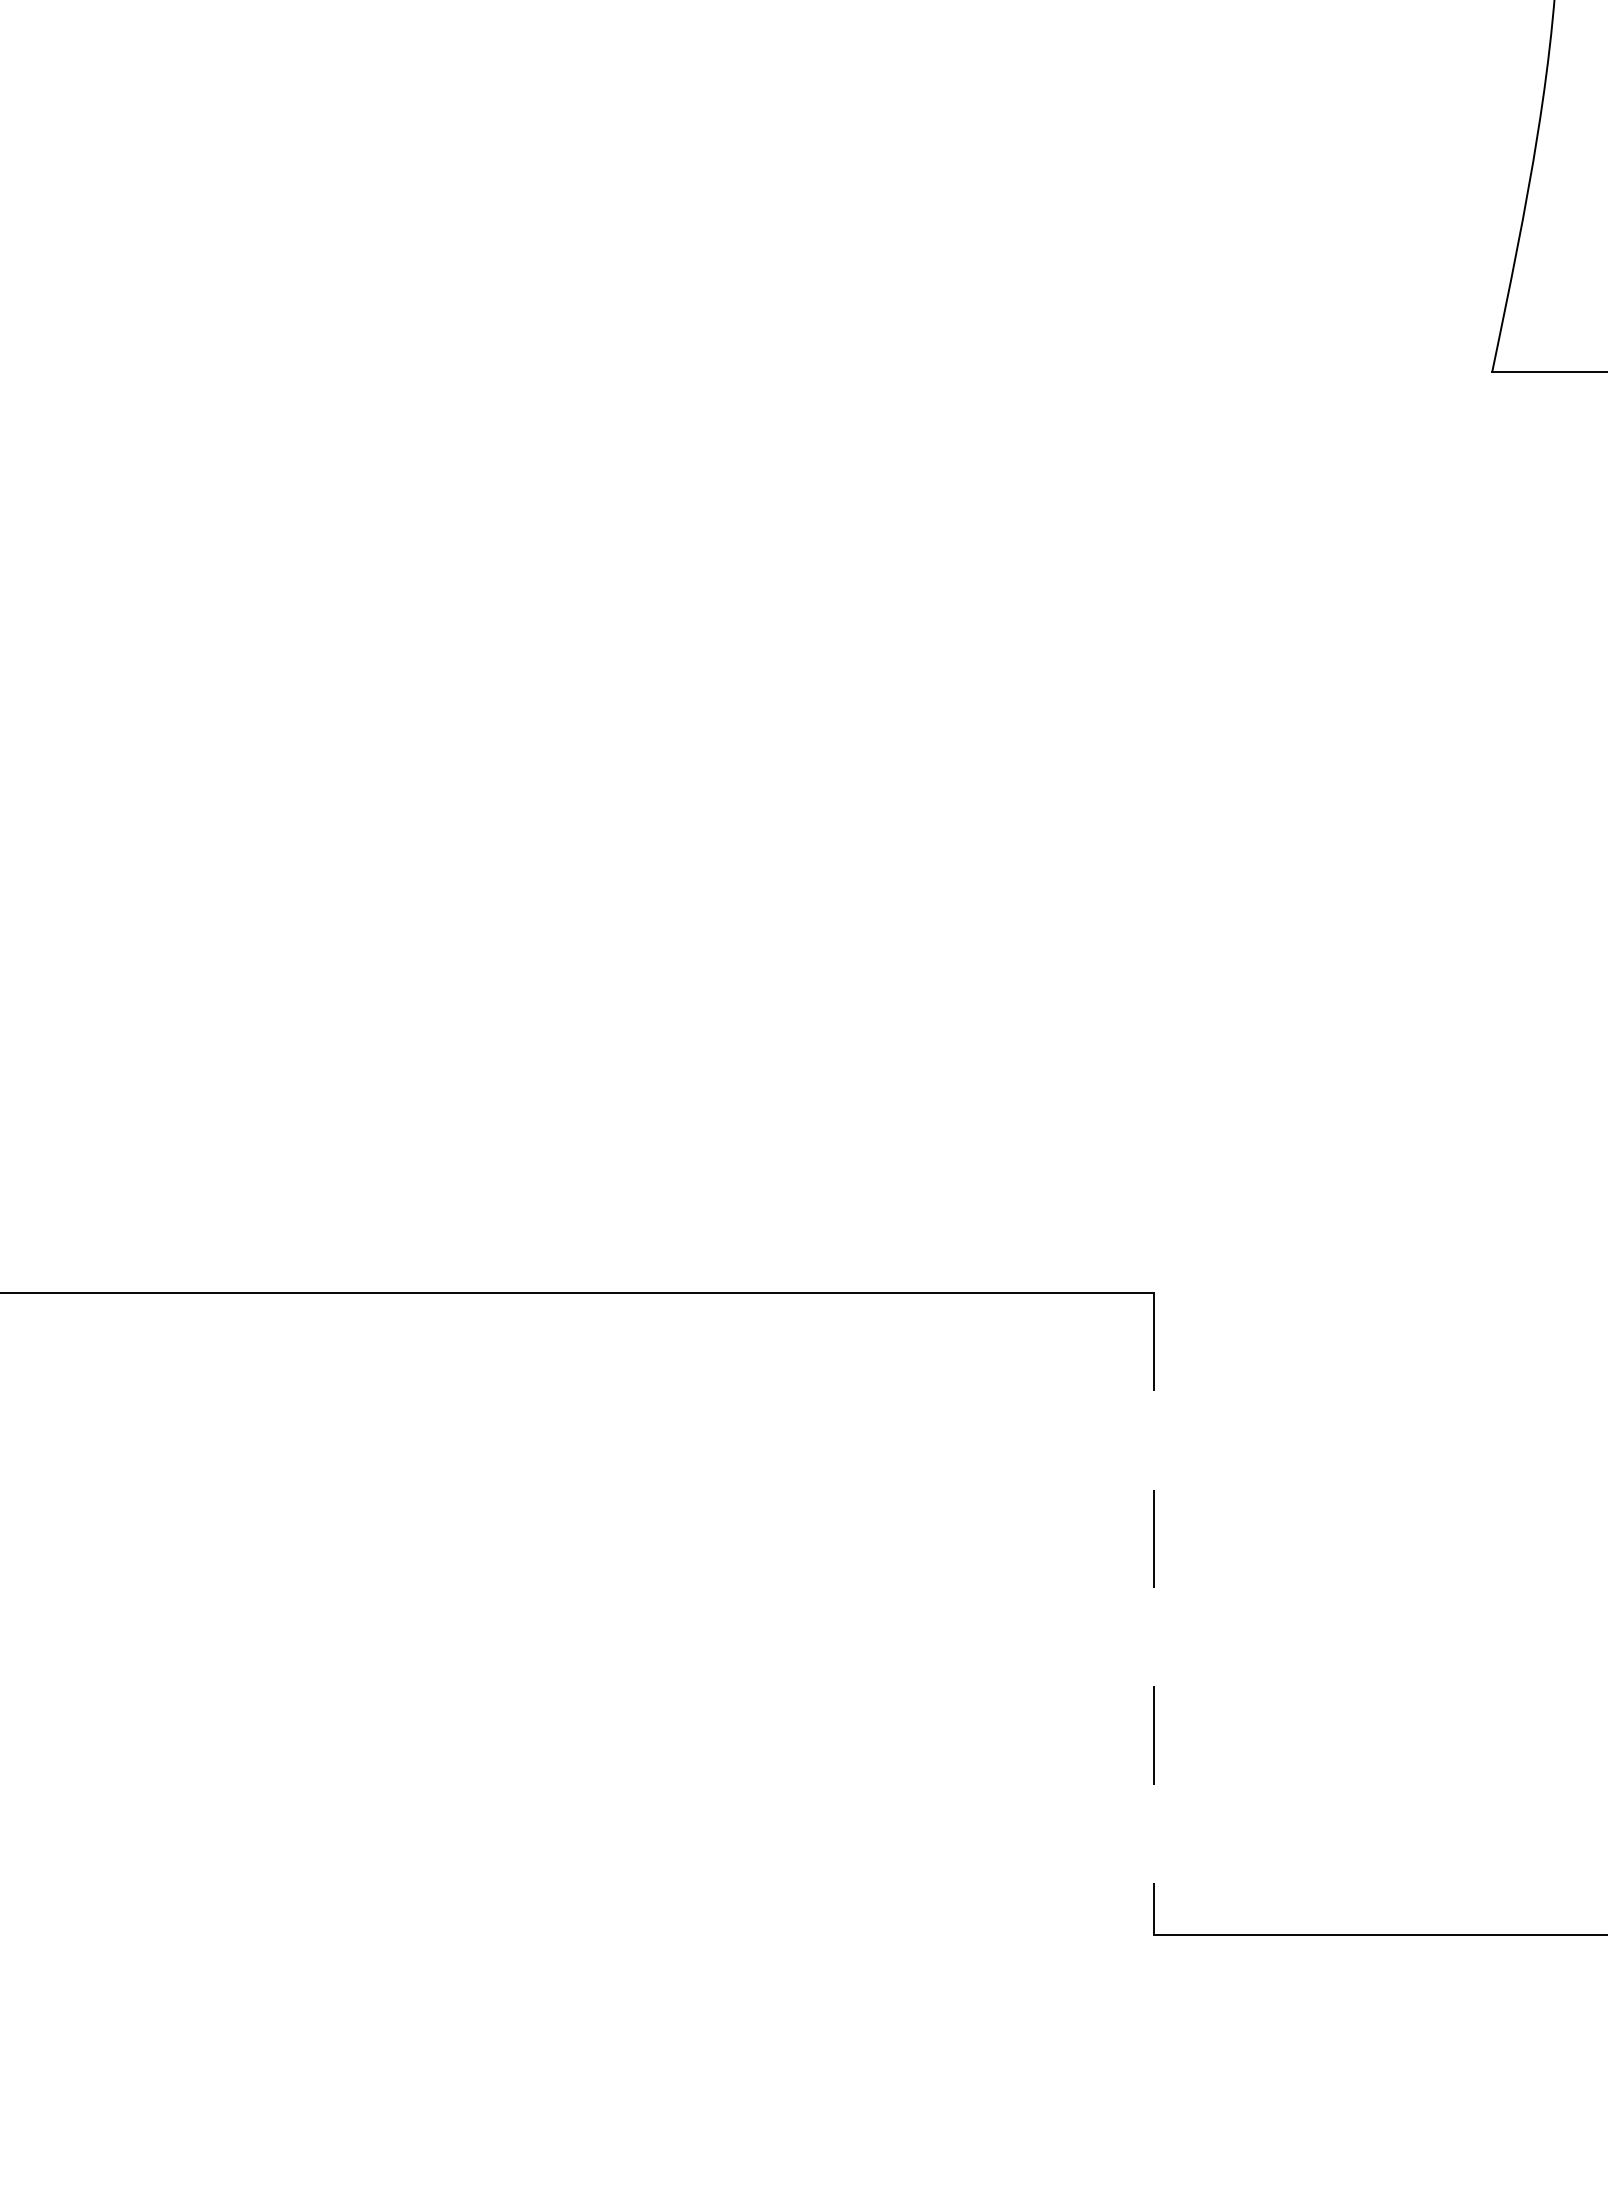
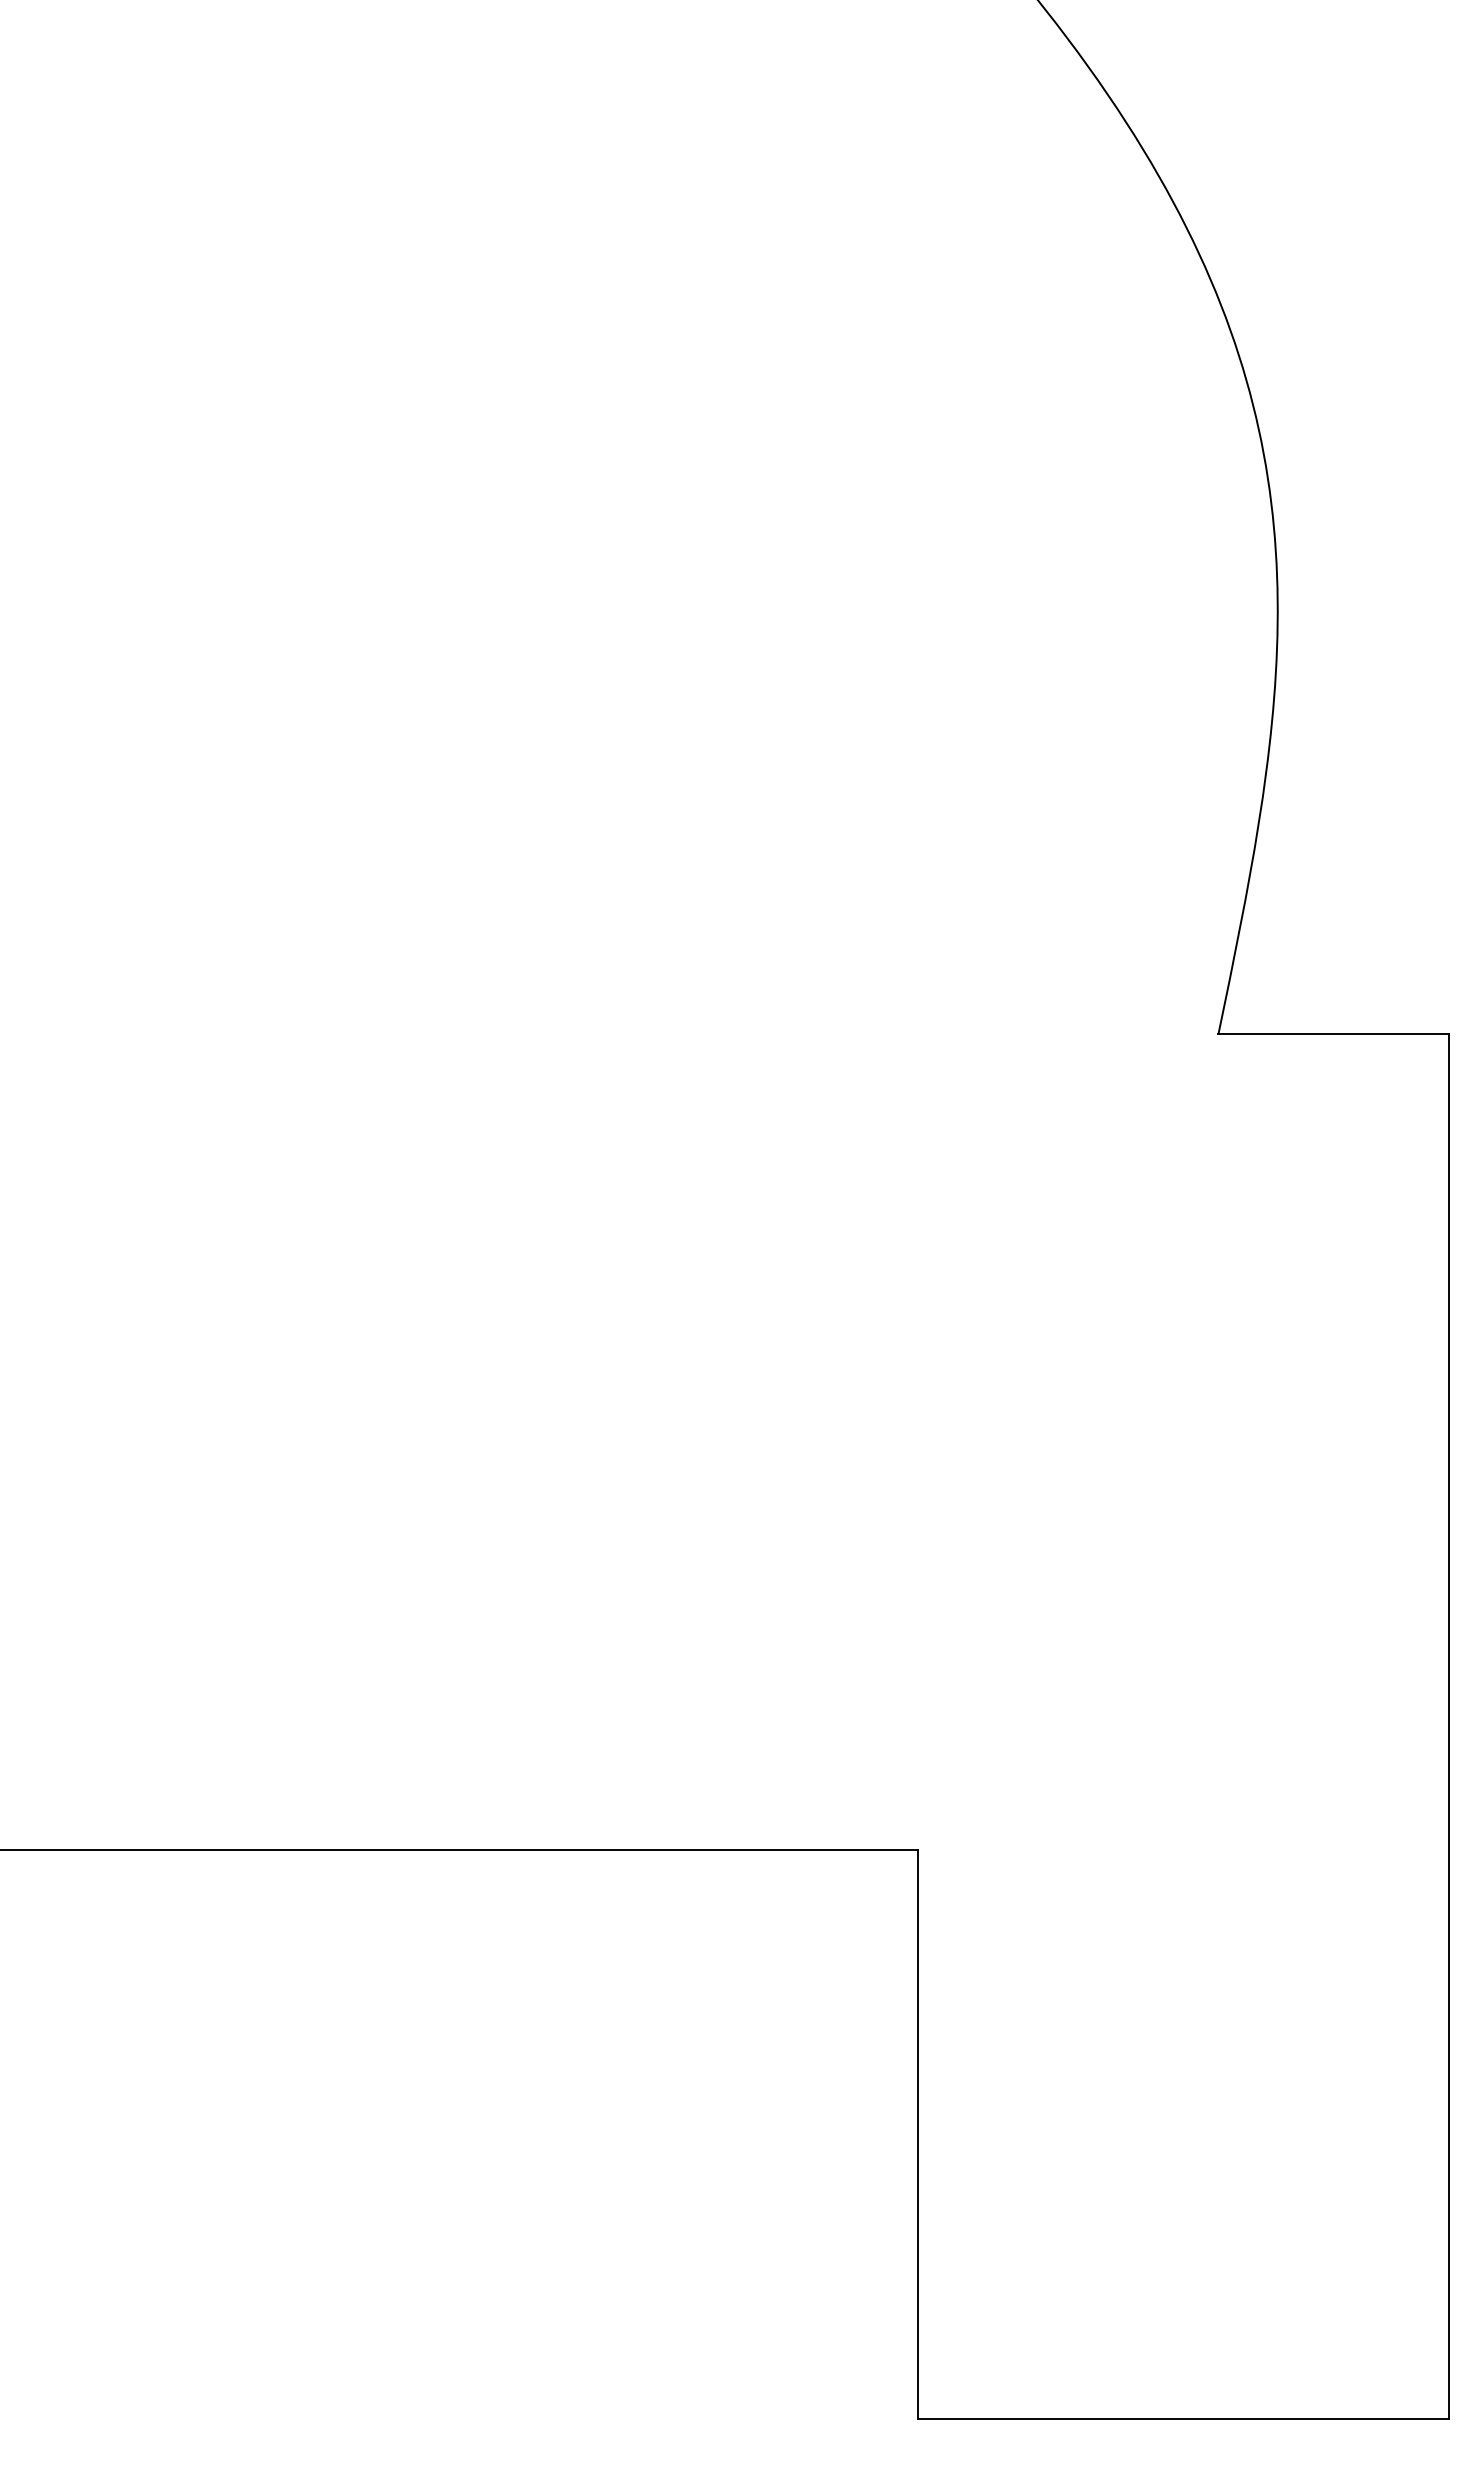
line: (1153, 1613) -> (918, 2134), dashed -> solid

